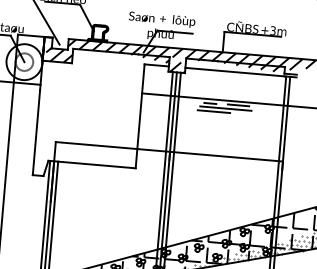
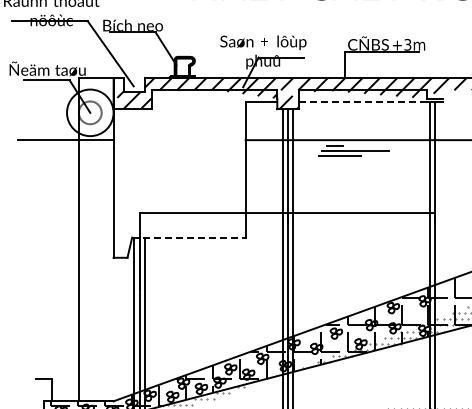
line: (234, 72) -> (362, 102), solid -> dashed
line: (238, 105) -> (371, 144), removed
line: (91, 164) -> (188, 237), solid -> dashed

